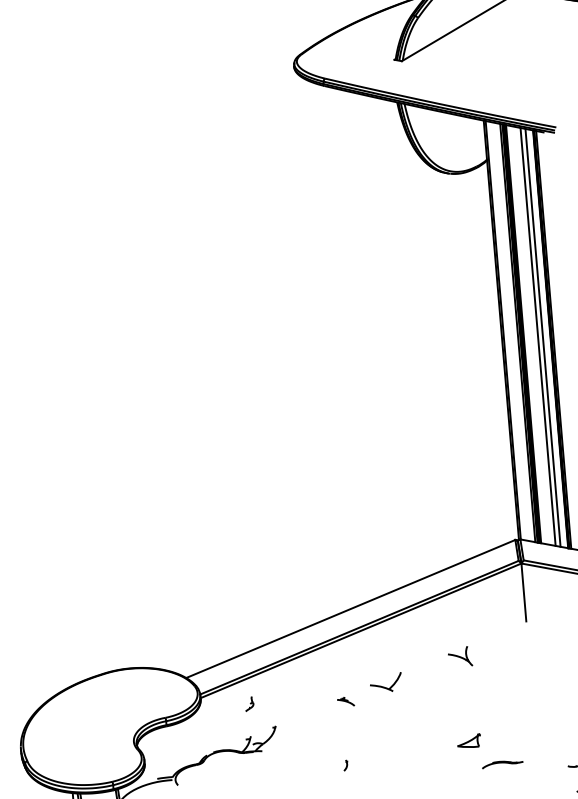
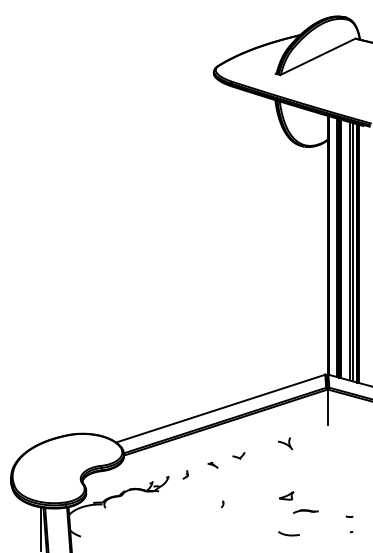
part: (385, 682) -> (238, 455), size x0.62
part: (249, 703) -> (185, 474), moved
part: (345, 765) -> (222, 504), moved

